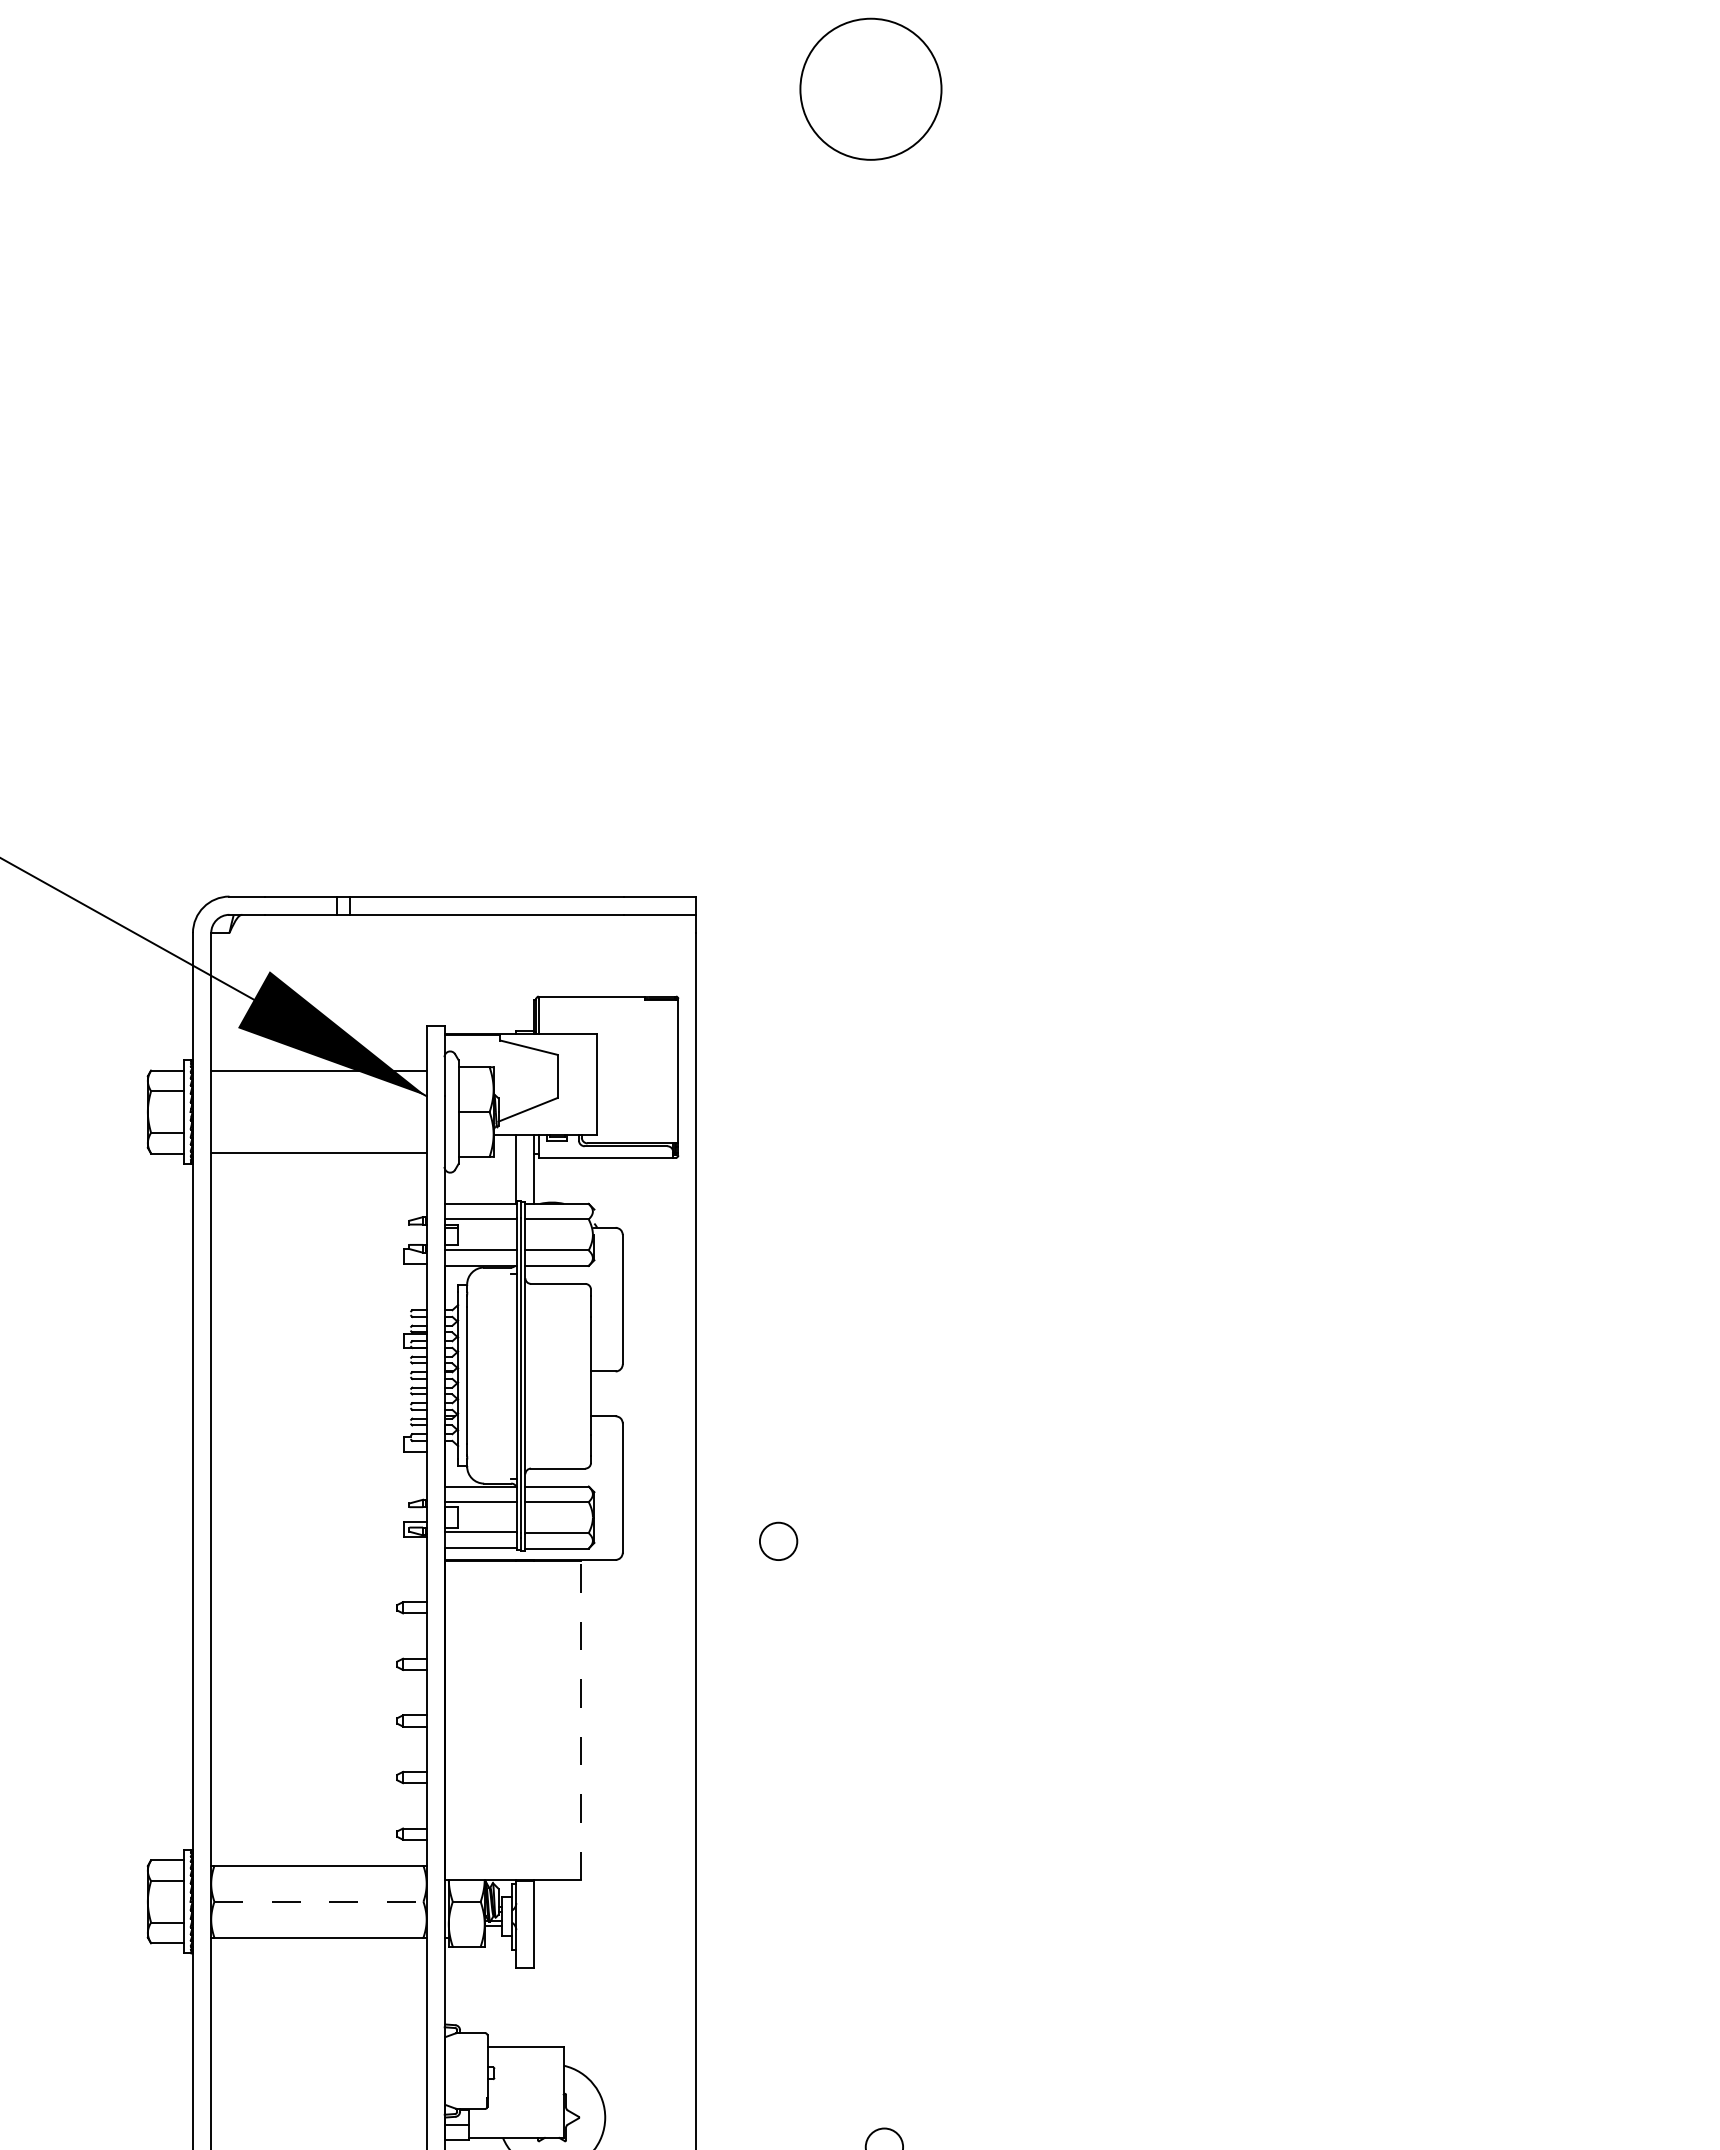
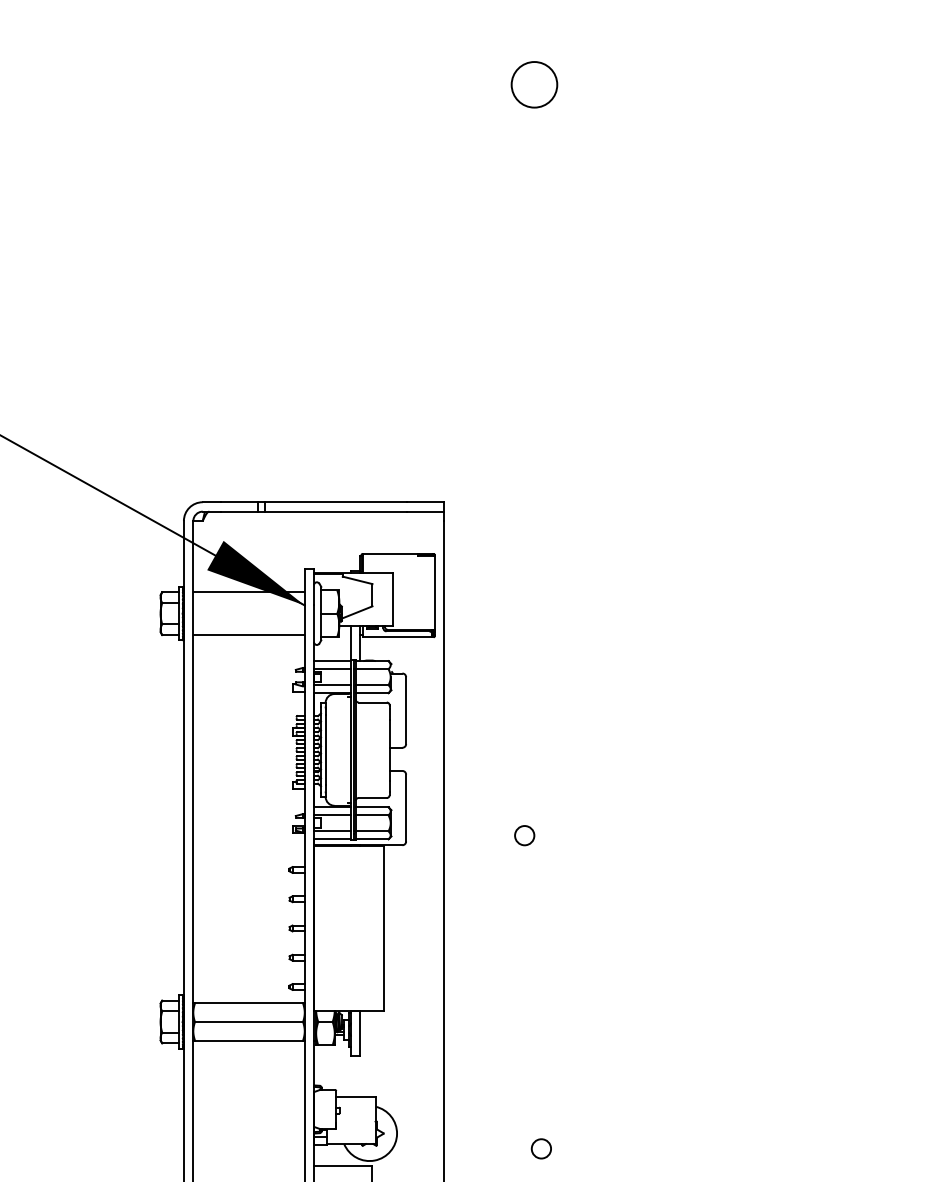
circle: (871, 88) -> (534, 84), size x0.62
circle: (778, 1541) -> (524, 835), moved
line: (580, 1719) -> (384, 927), dashed -> solid
line: (319, 1902) -> (249, 1022), dashed -> solid

